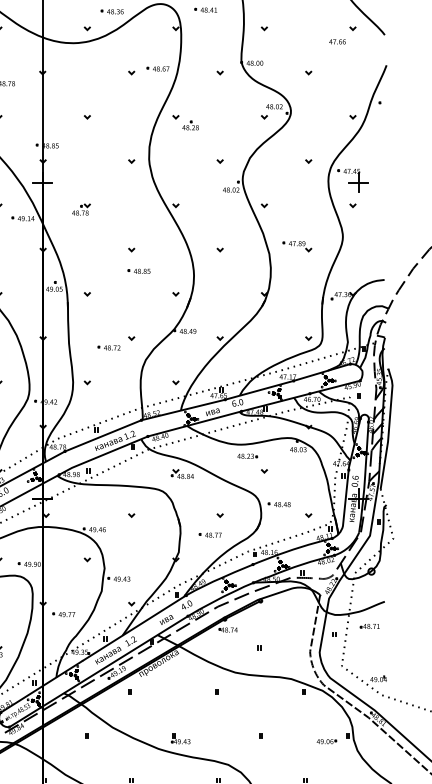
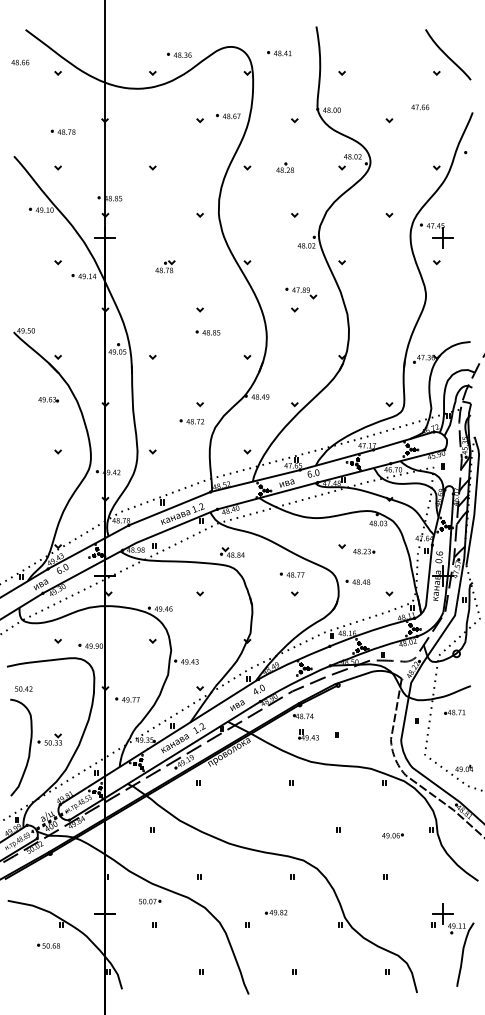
text: (337, 42) -> (420, 107), moved
part: (190, 125) -> (285, 167), moved
part: (81, 209) -> (165, 266), moved
part: (297, 246) -> (301, 293), moved
part: (108, 347) -> (191, 421), moved
part: (247, 456) -> (364, 551), moved
part: (182, 474) -> (232, 552), moved
part: (209, 534) -> (291, 574), moved
part: (180, 738) -> (308, 734), moved
part: (326, 741) -> (392, 835), moved

